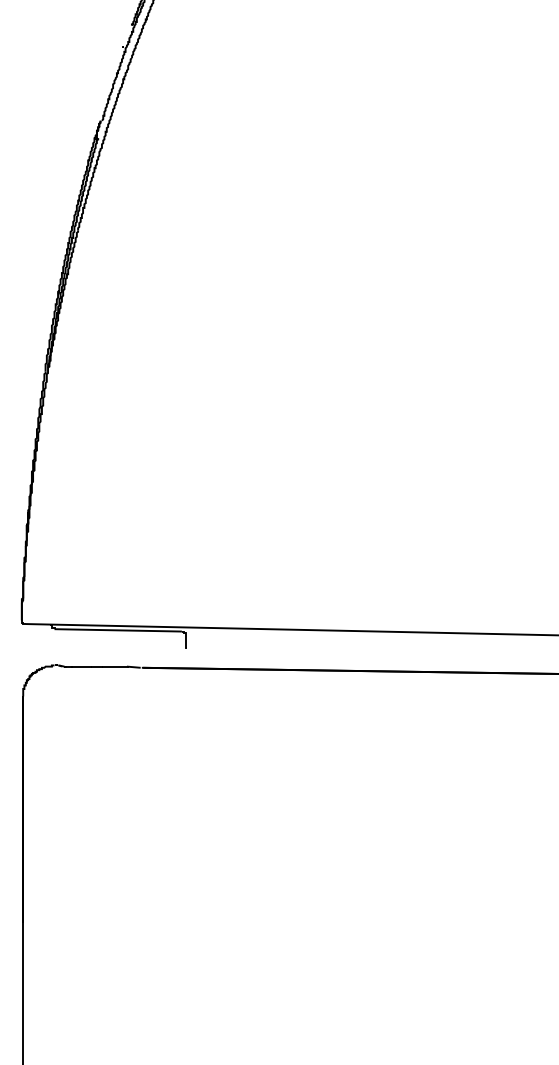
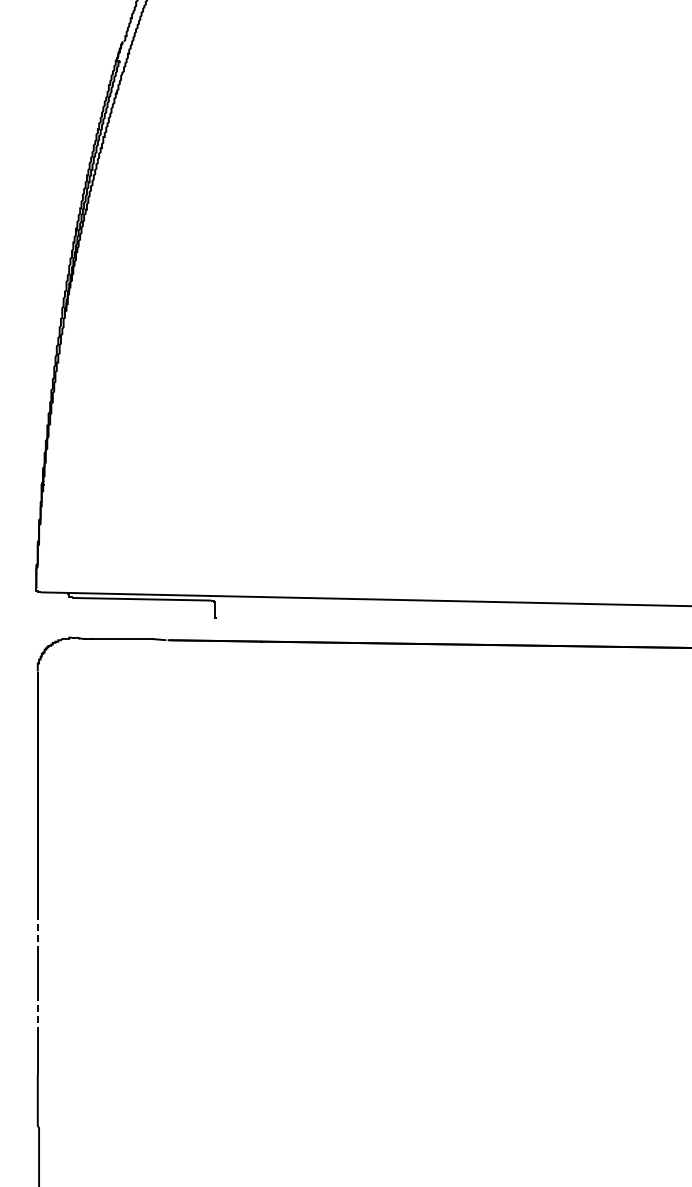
line: (22, 935) -> (37, 933), solid -> dashed
line: (22, 1009) -> (37, 1014), solid -> dashed

